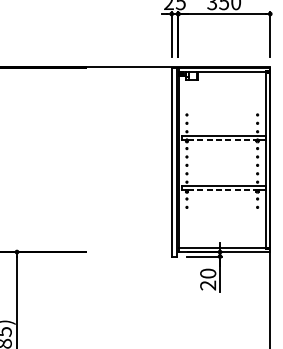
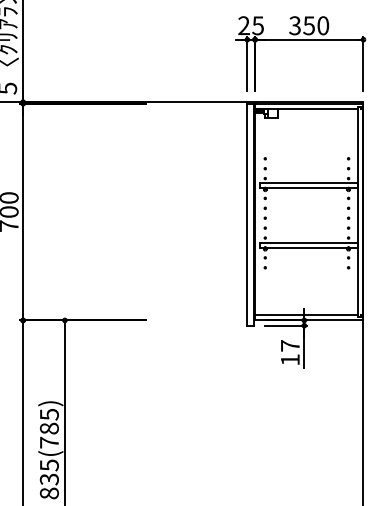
line: (222, 140) -> (307, 188), dashed -> solid
line: (222, 190) -> (307, 247), dashed -> solid
text: (207, 279) -> (289, 352), 20 -> 17

